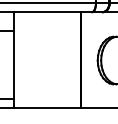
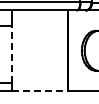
line: (13, 63) -> (11, 53), solid -> dashed
line: (48, 108) -> (40, 90), solid -> dashed

